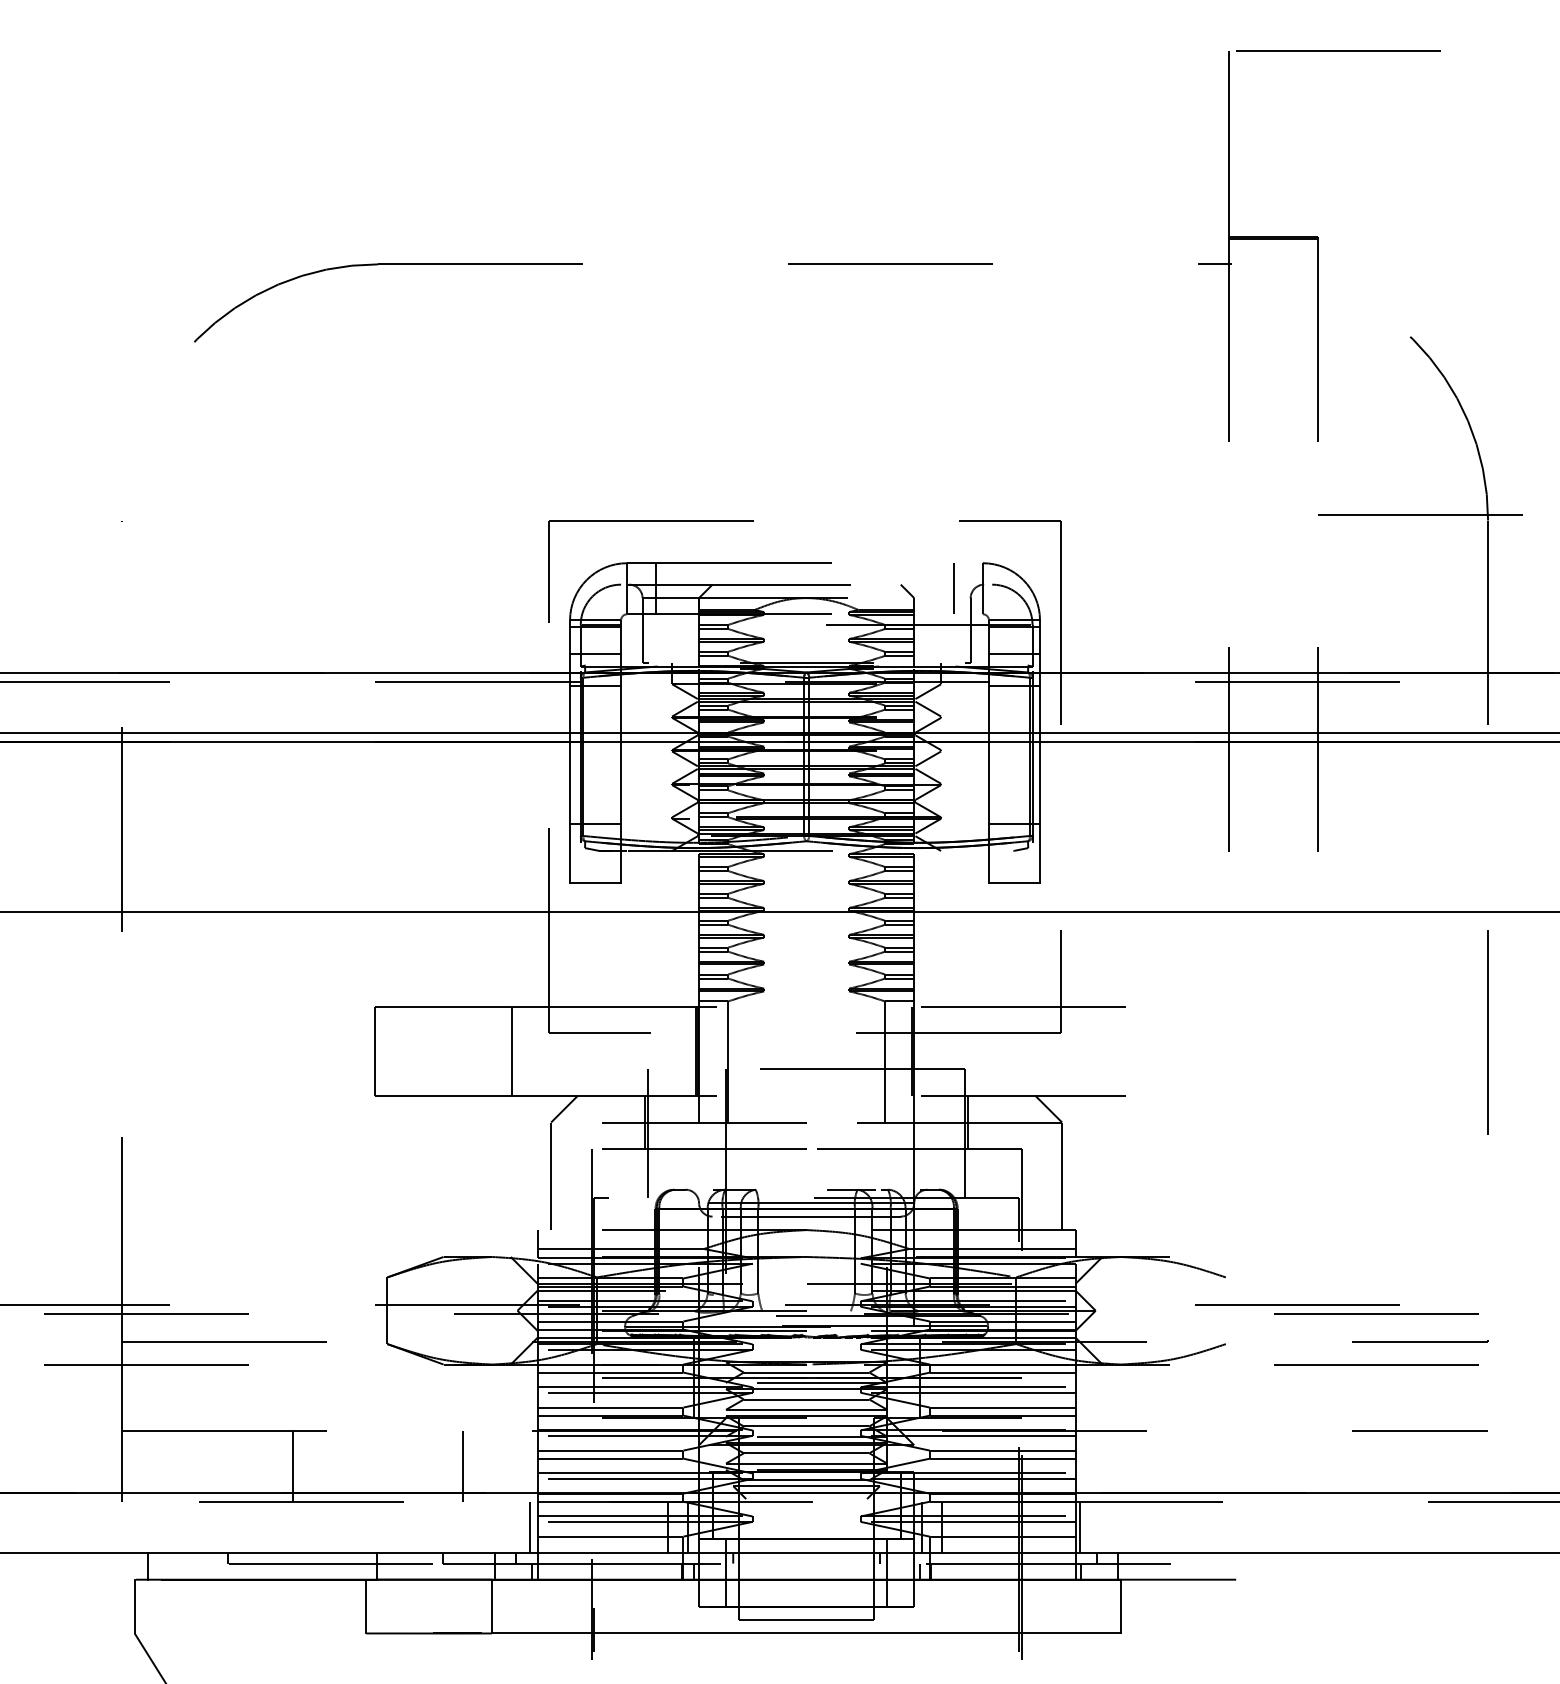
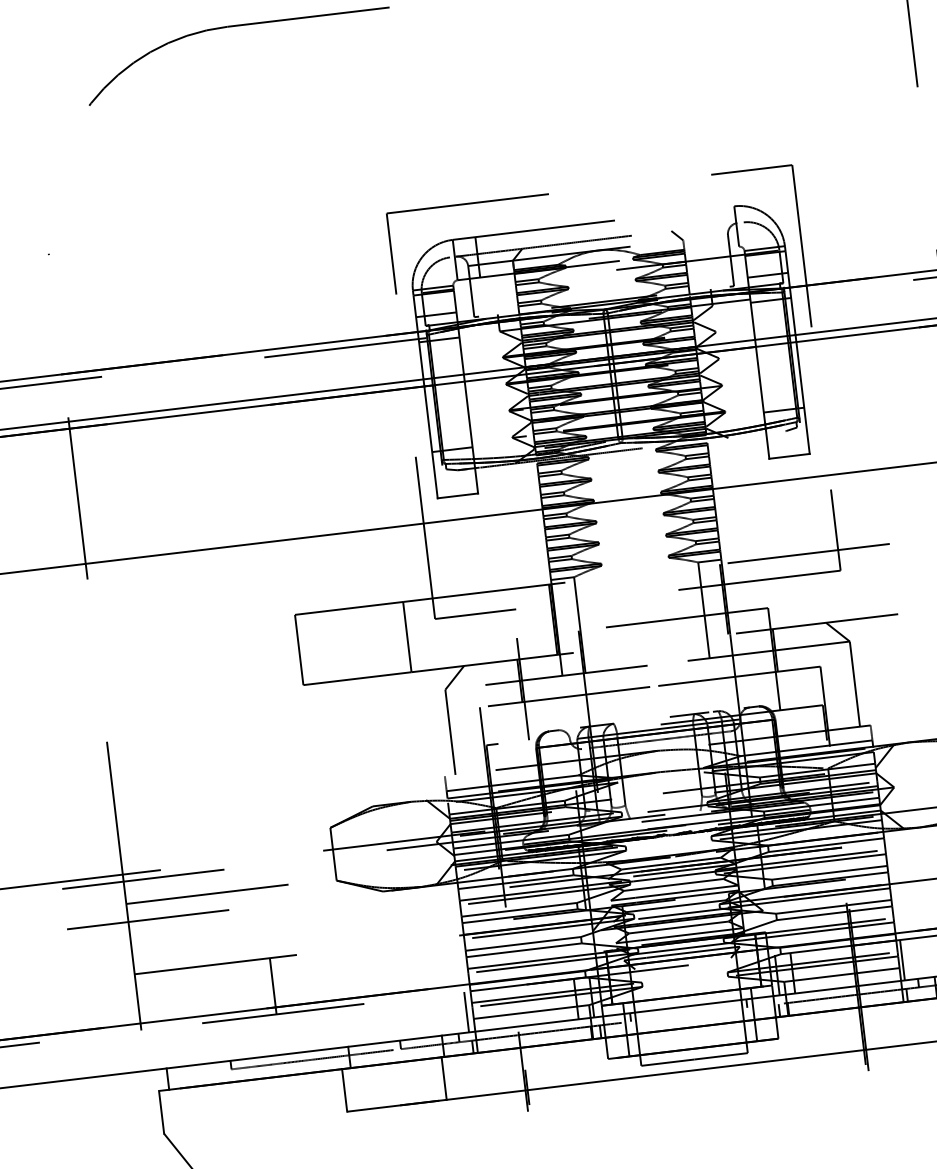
line: (953, 588) -> (713, 229), removed
line: (463, 1465) -> (408, 969), removed

